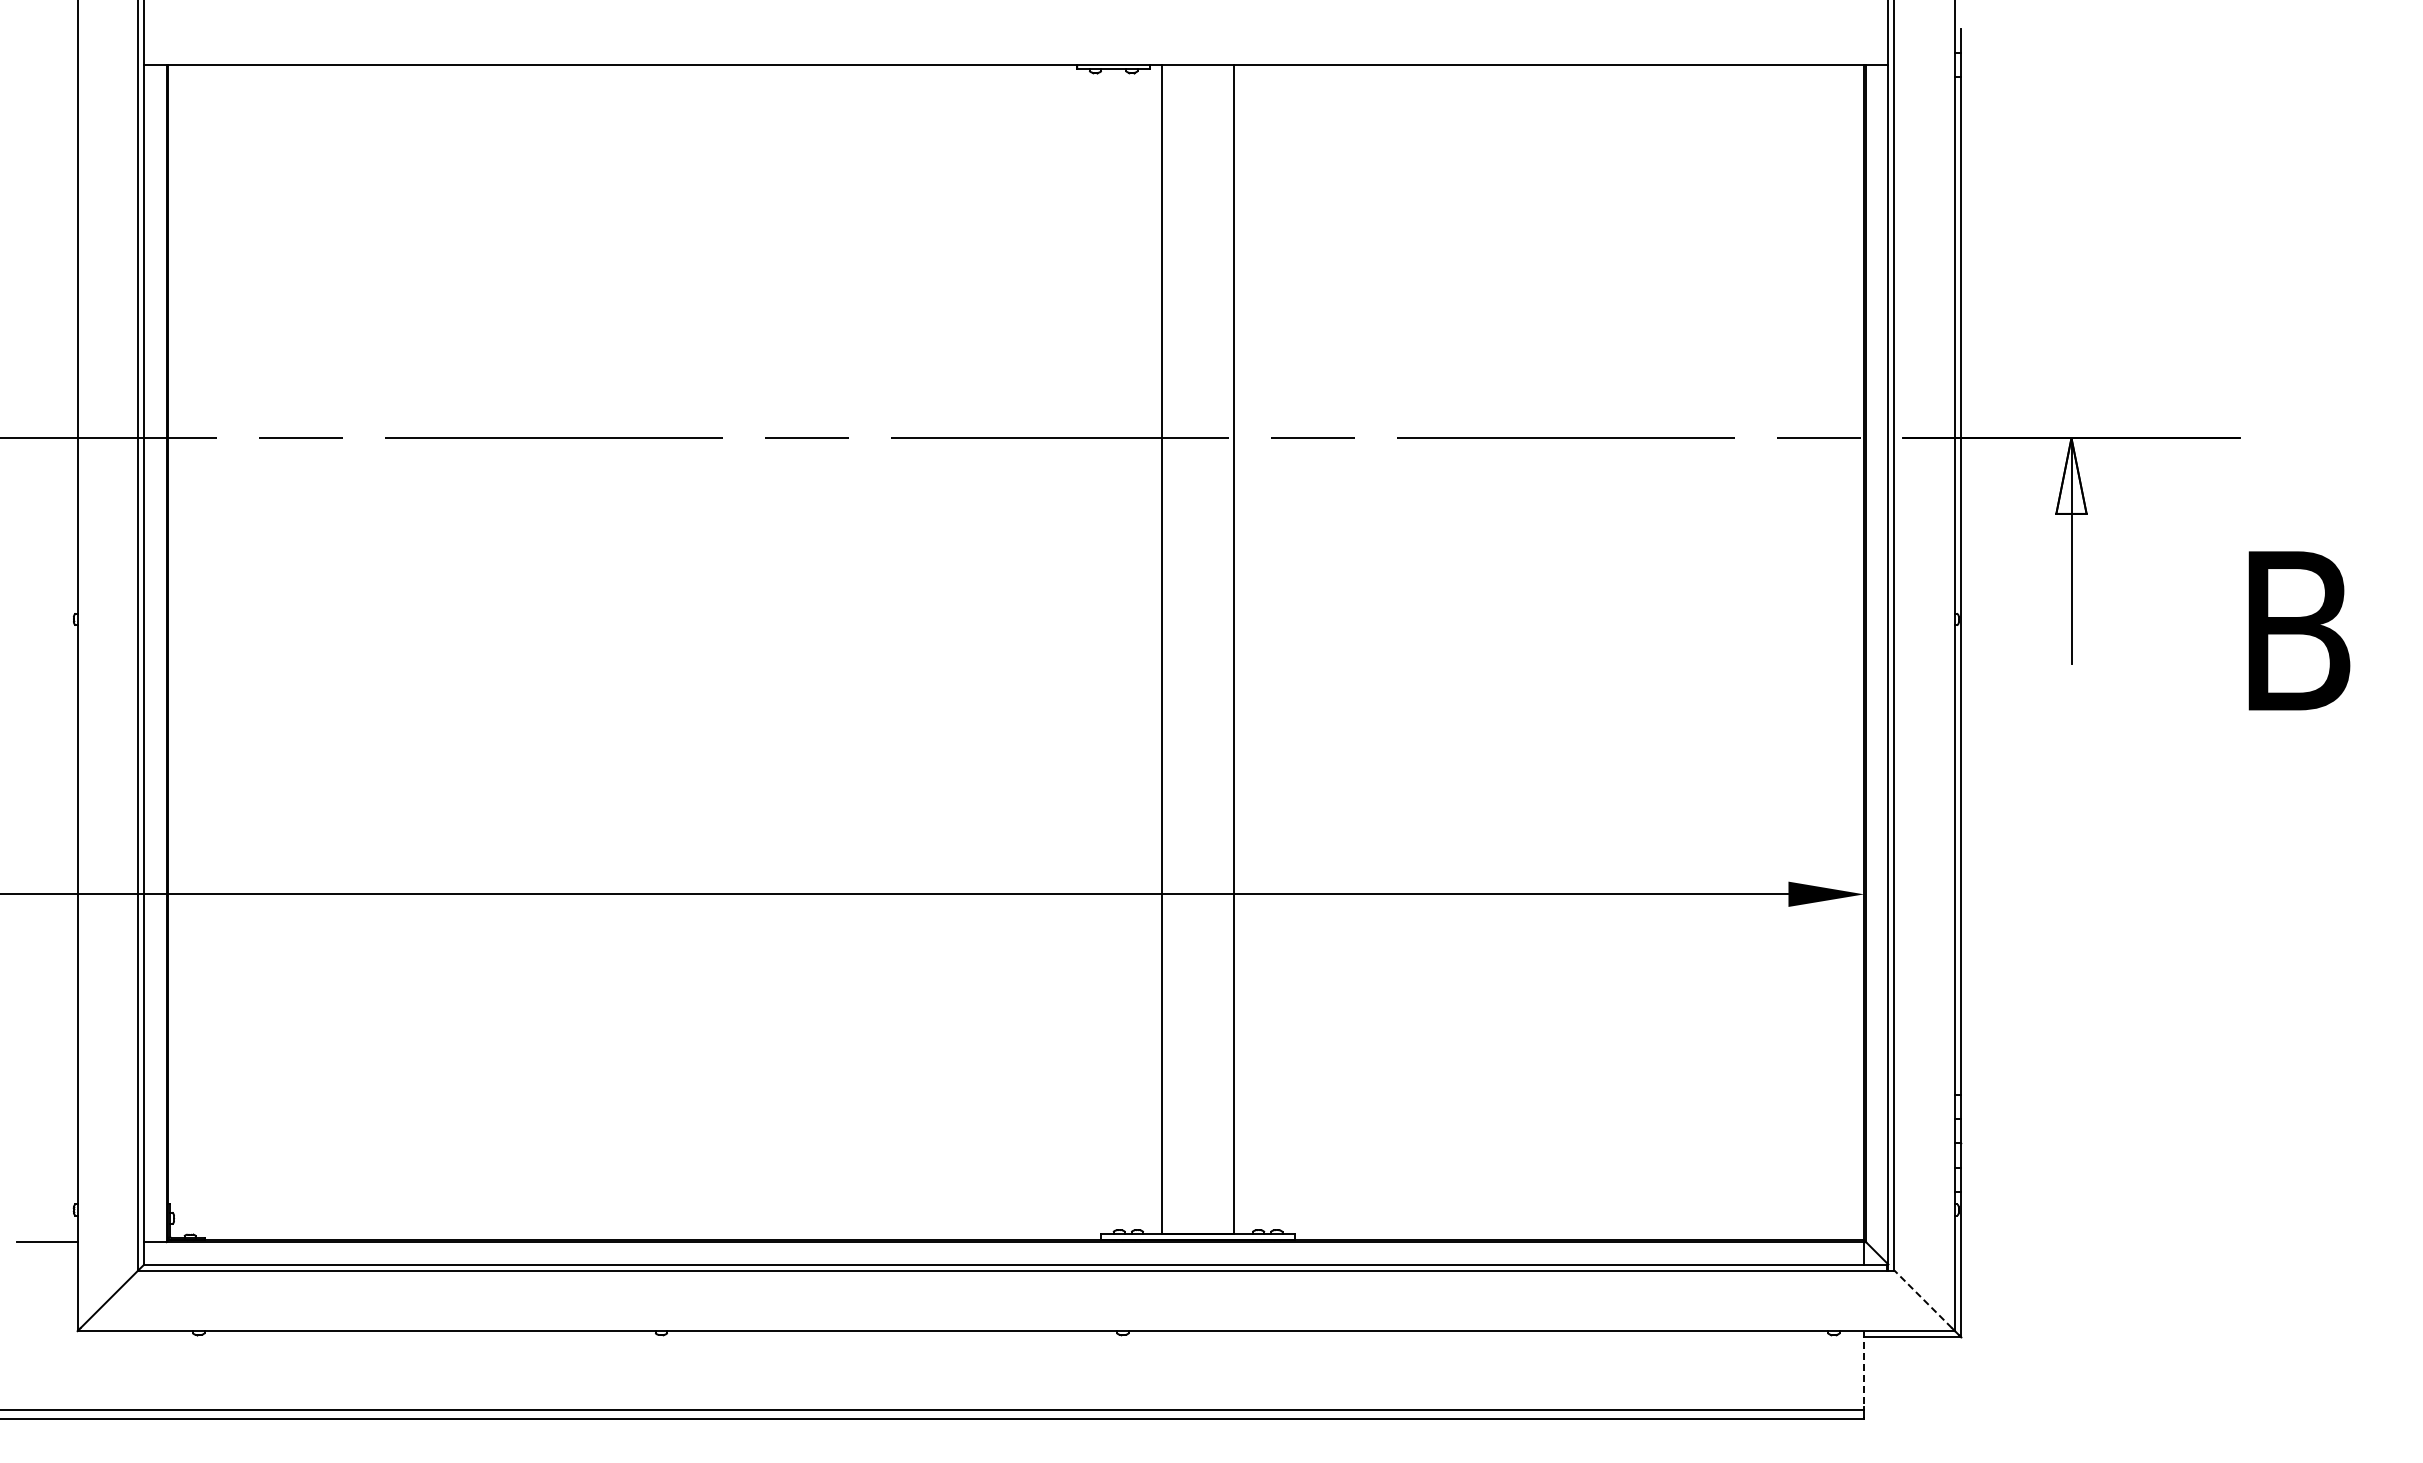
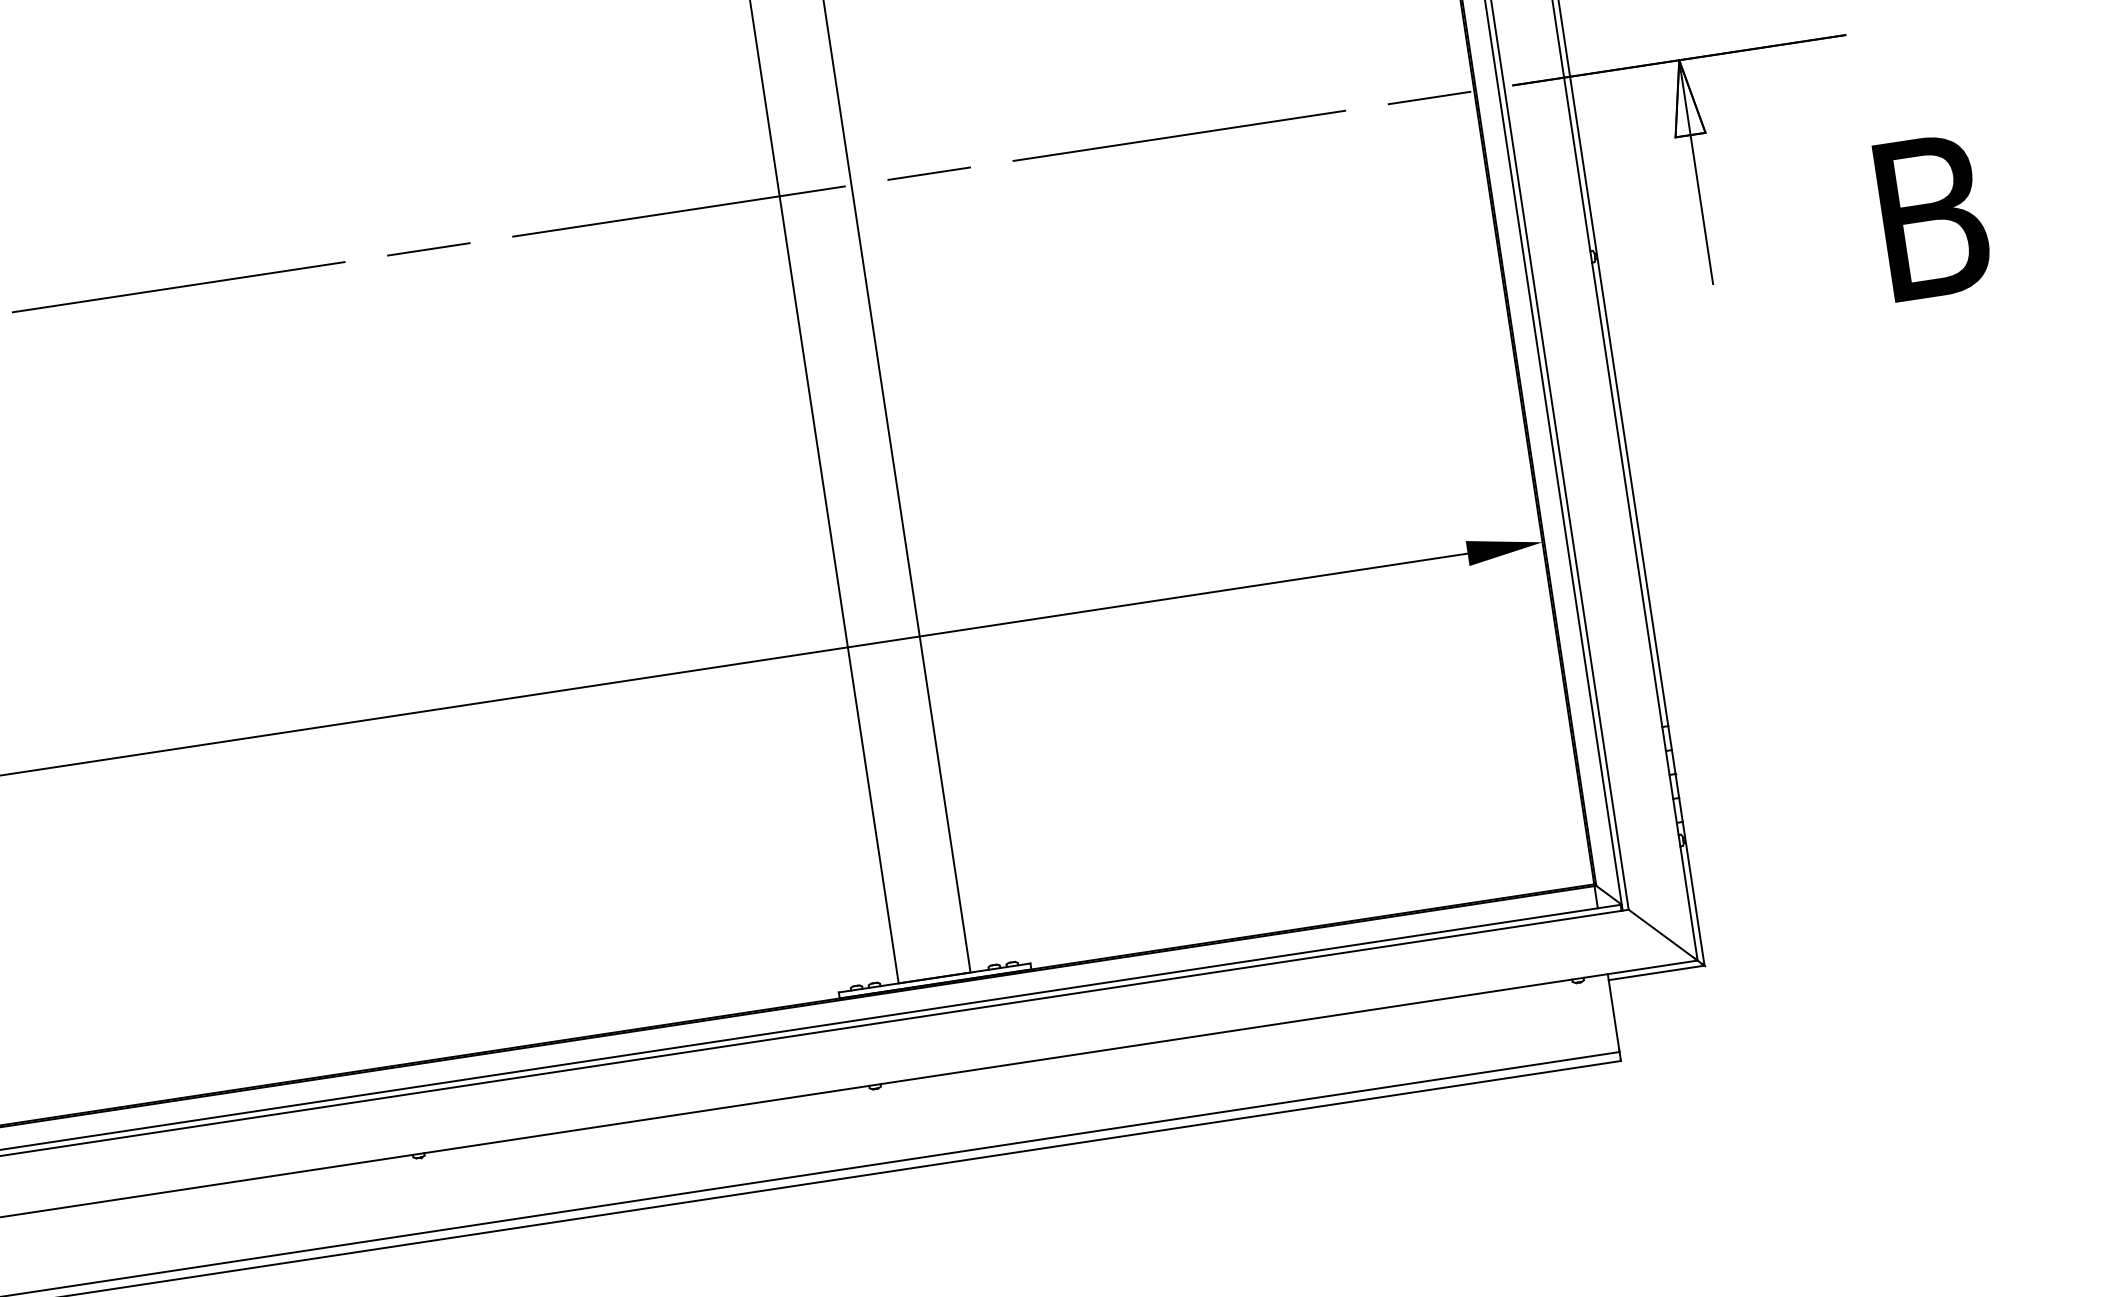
line: (1923, 1299) -> (1661, 934), dashed -> solid
line: (1864, 1369) -> (1613, 1012), dashed -> solid

